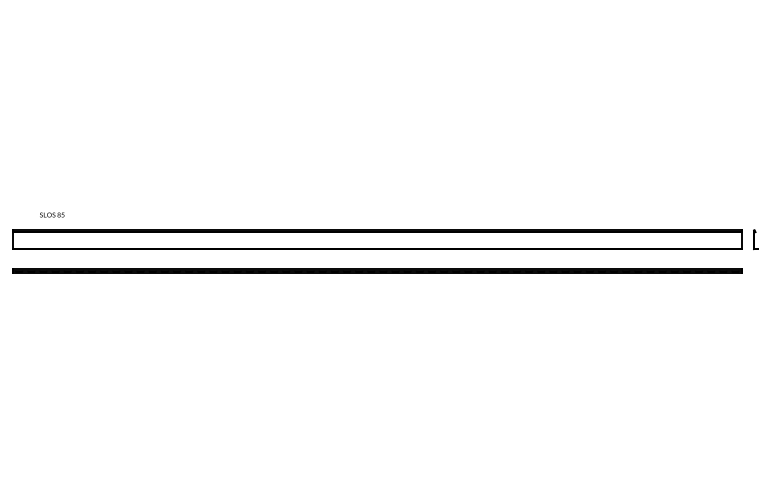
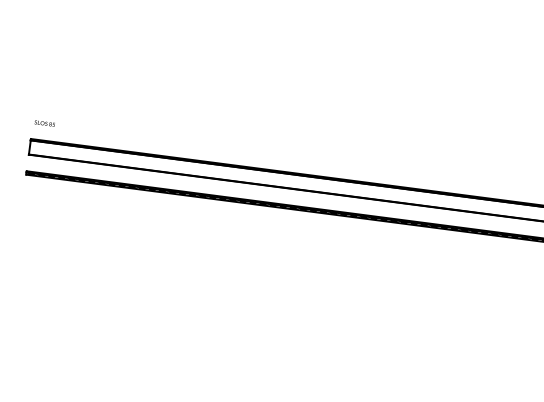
text: (52, 214) -> (45, 123), moved

